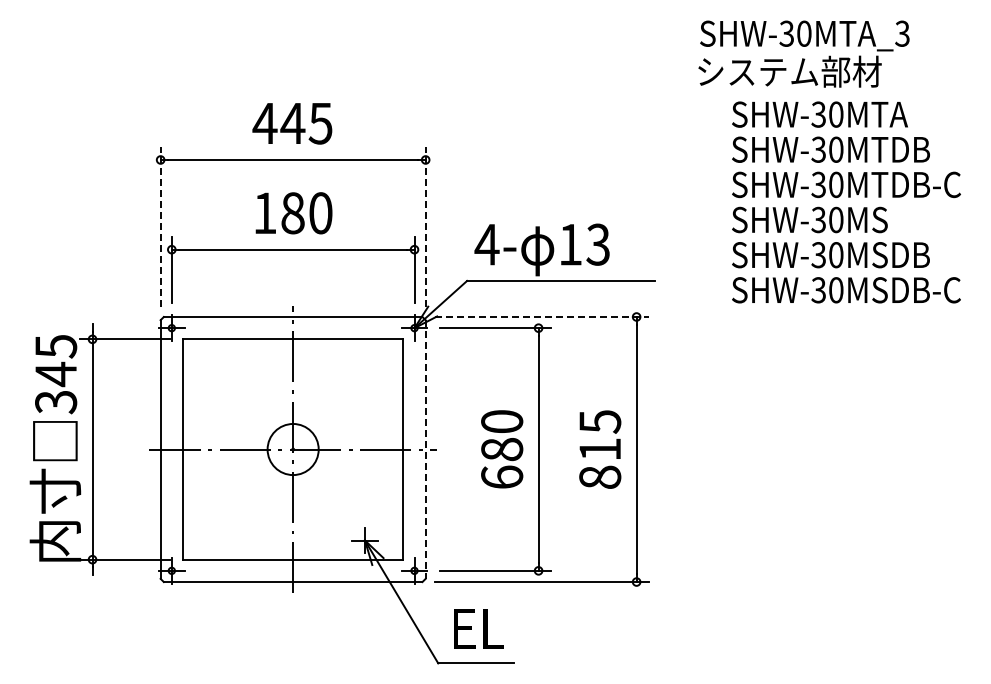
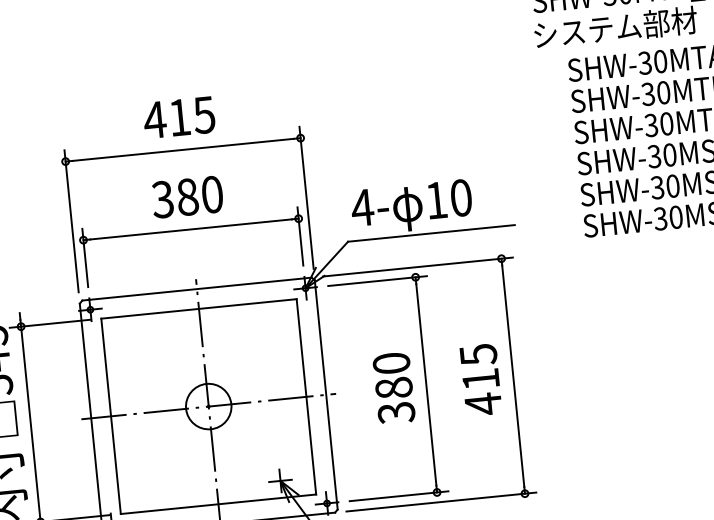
text: (292, 123) -> (179, 117), 445 -> 415
text: (264, 213) -> (162, 199), 180 -> 380
line: (160, 226) -> (71, 220), dashed -> solid
line: (425, 226) -> (306, 197), dashed -> solid
text: (597, 244) -> (460, 197), 13 -> 10
line: (542, 317) -> (418, 267), dashed -> solid
line: (425, 450) -> (326, 395), dashed -> solid
text: (502, 477) -> (396, 412), 680 -> 380
text: (600, 477) -> (483, 404), 815 -> 415

